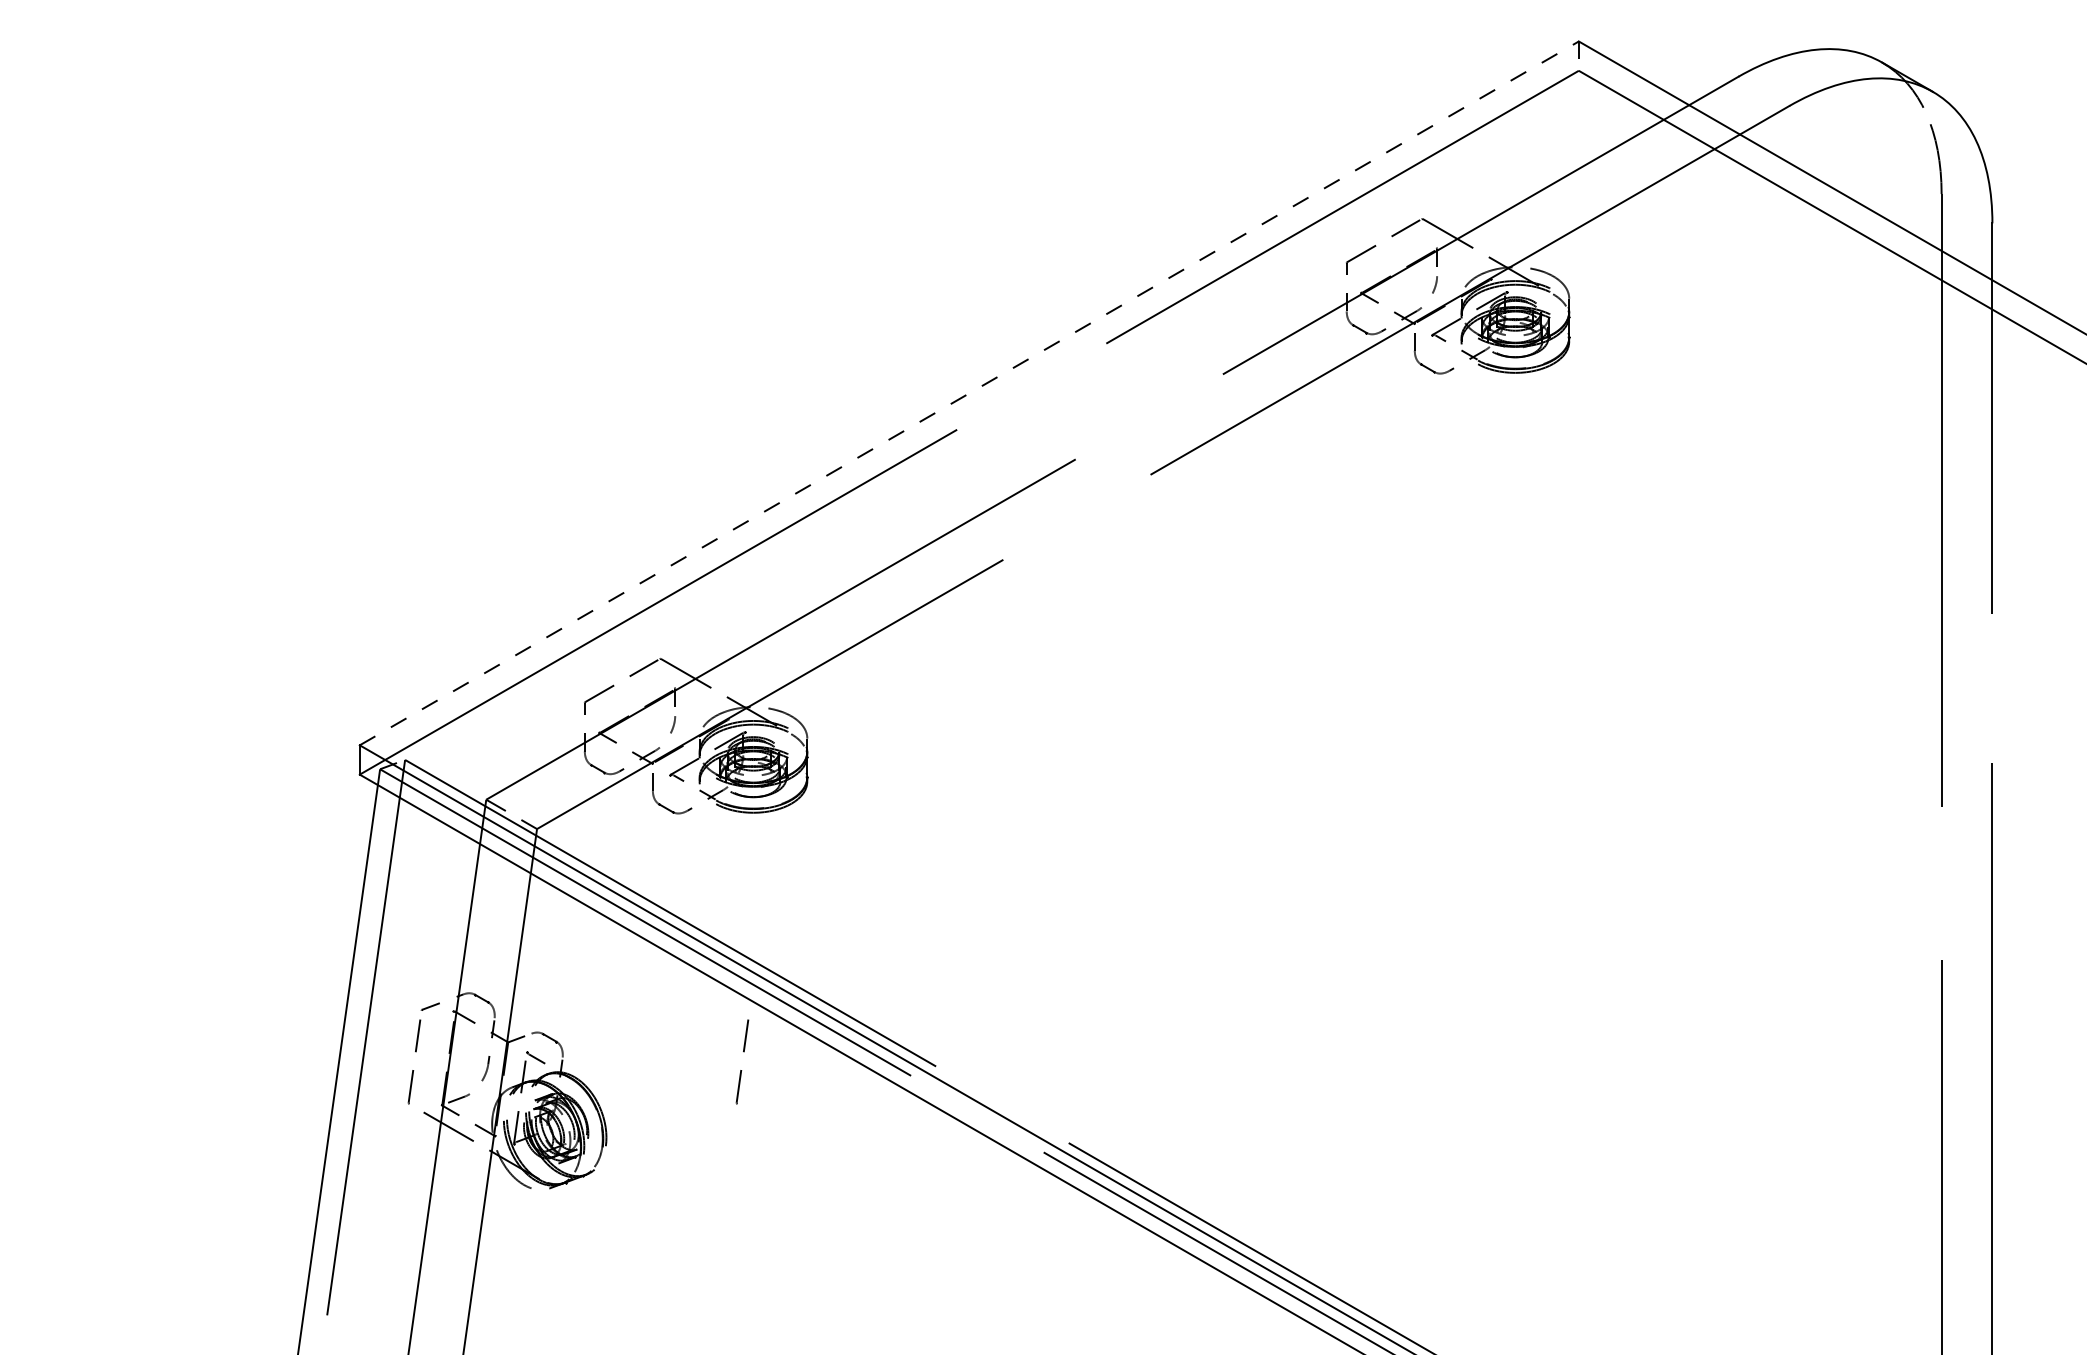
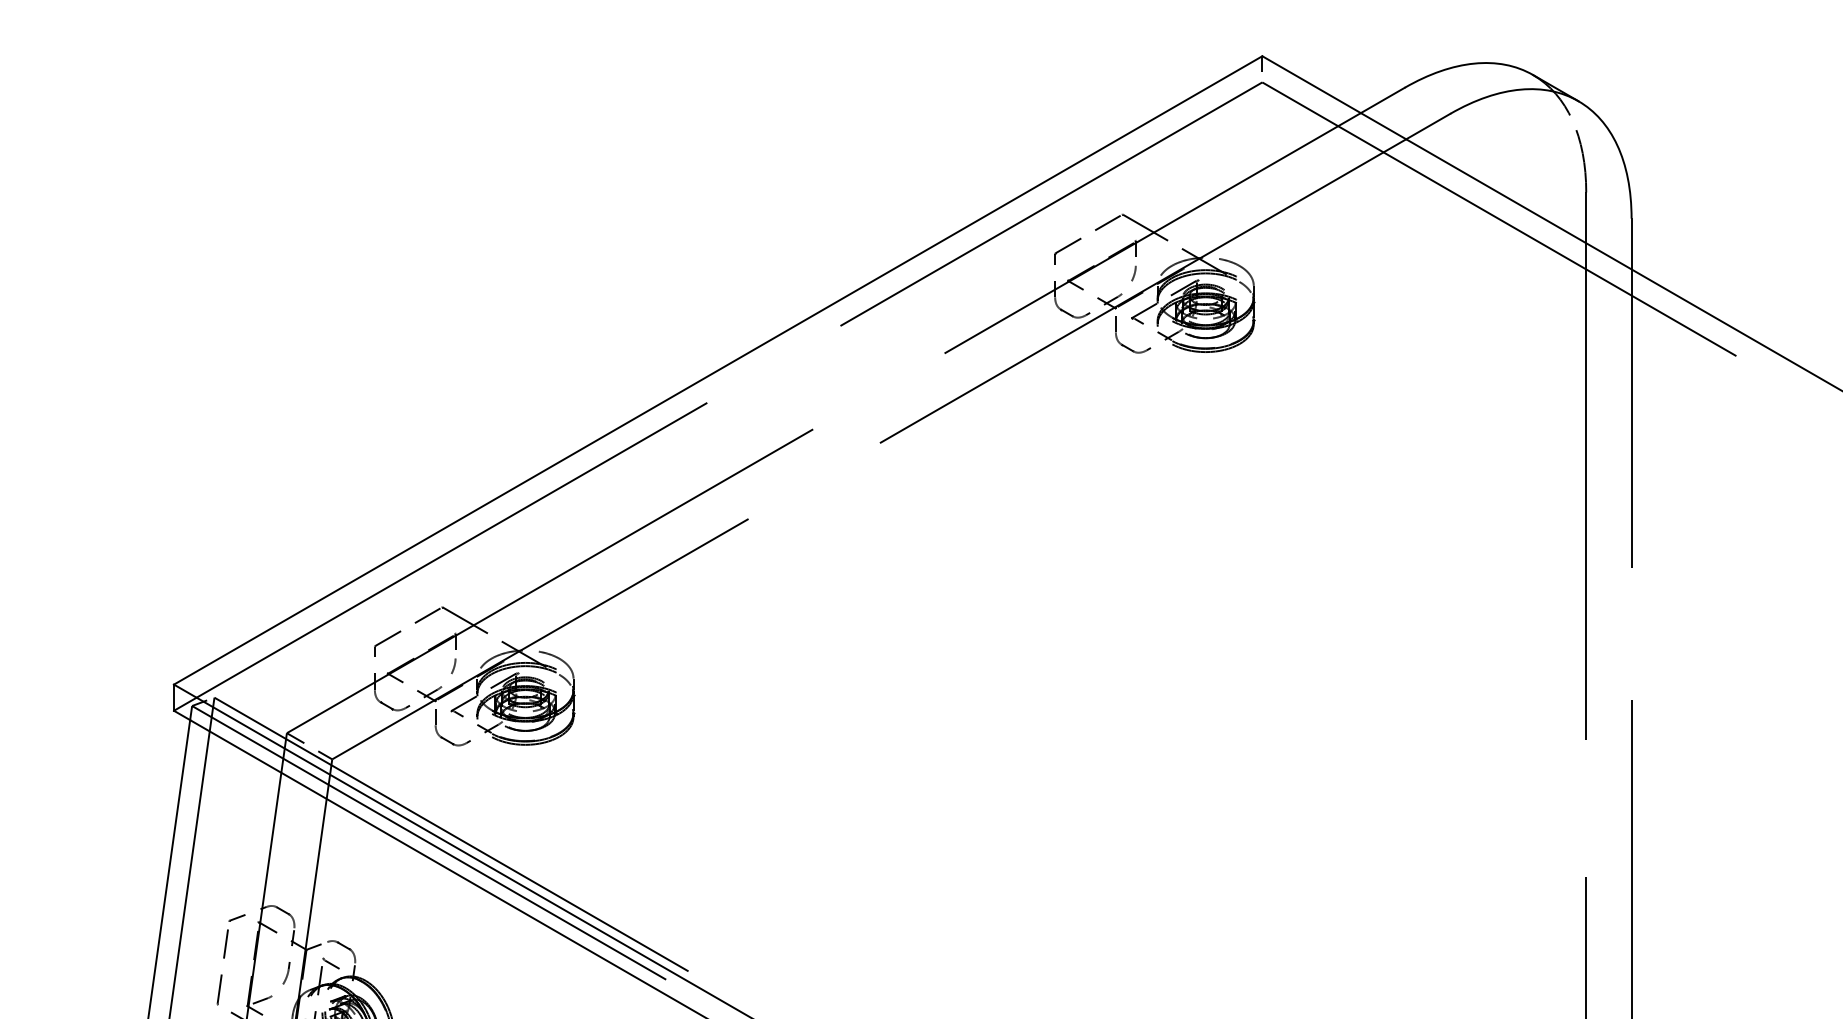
line: (969, 393) -> (718, 370), dashed -> solid
part: (742, 1070) -> (515, 974), removed

